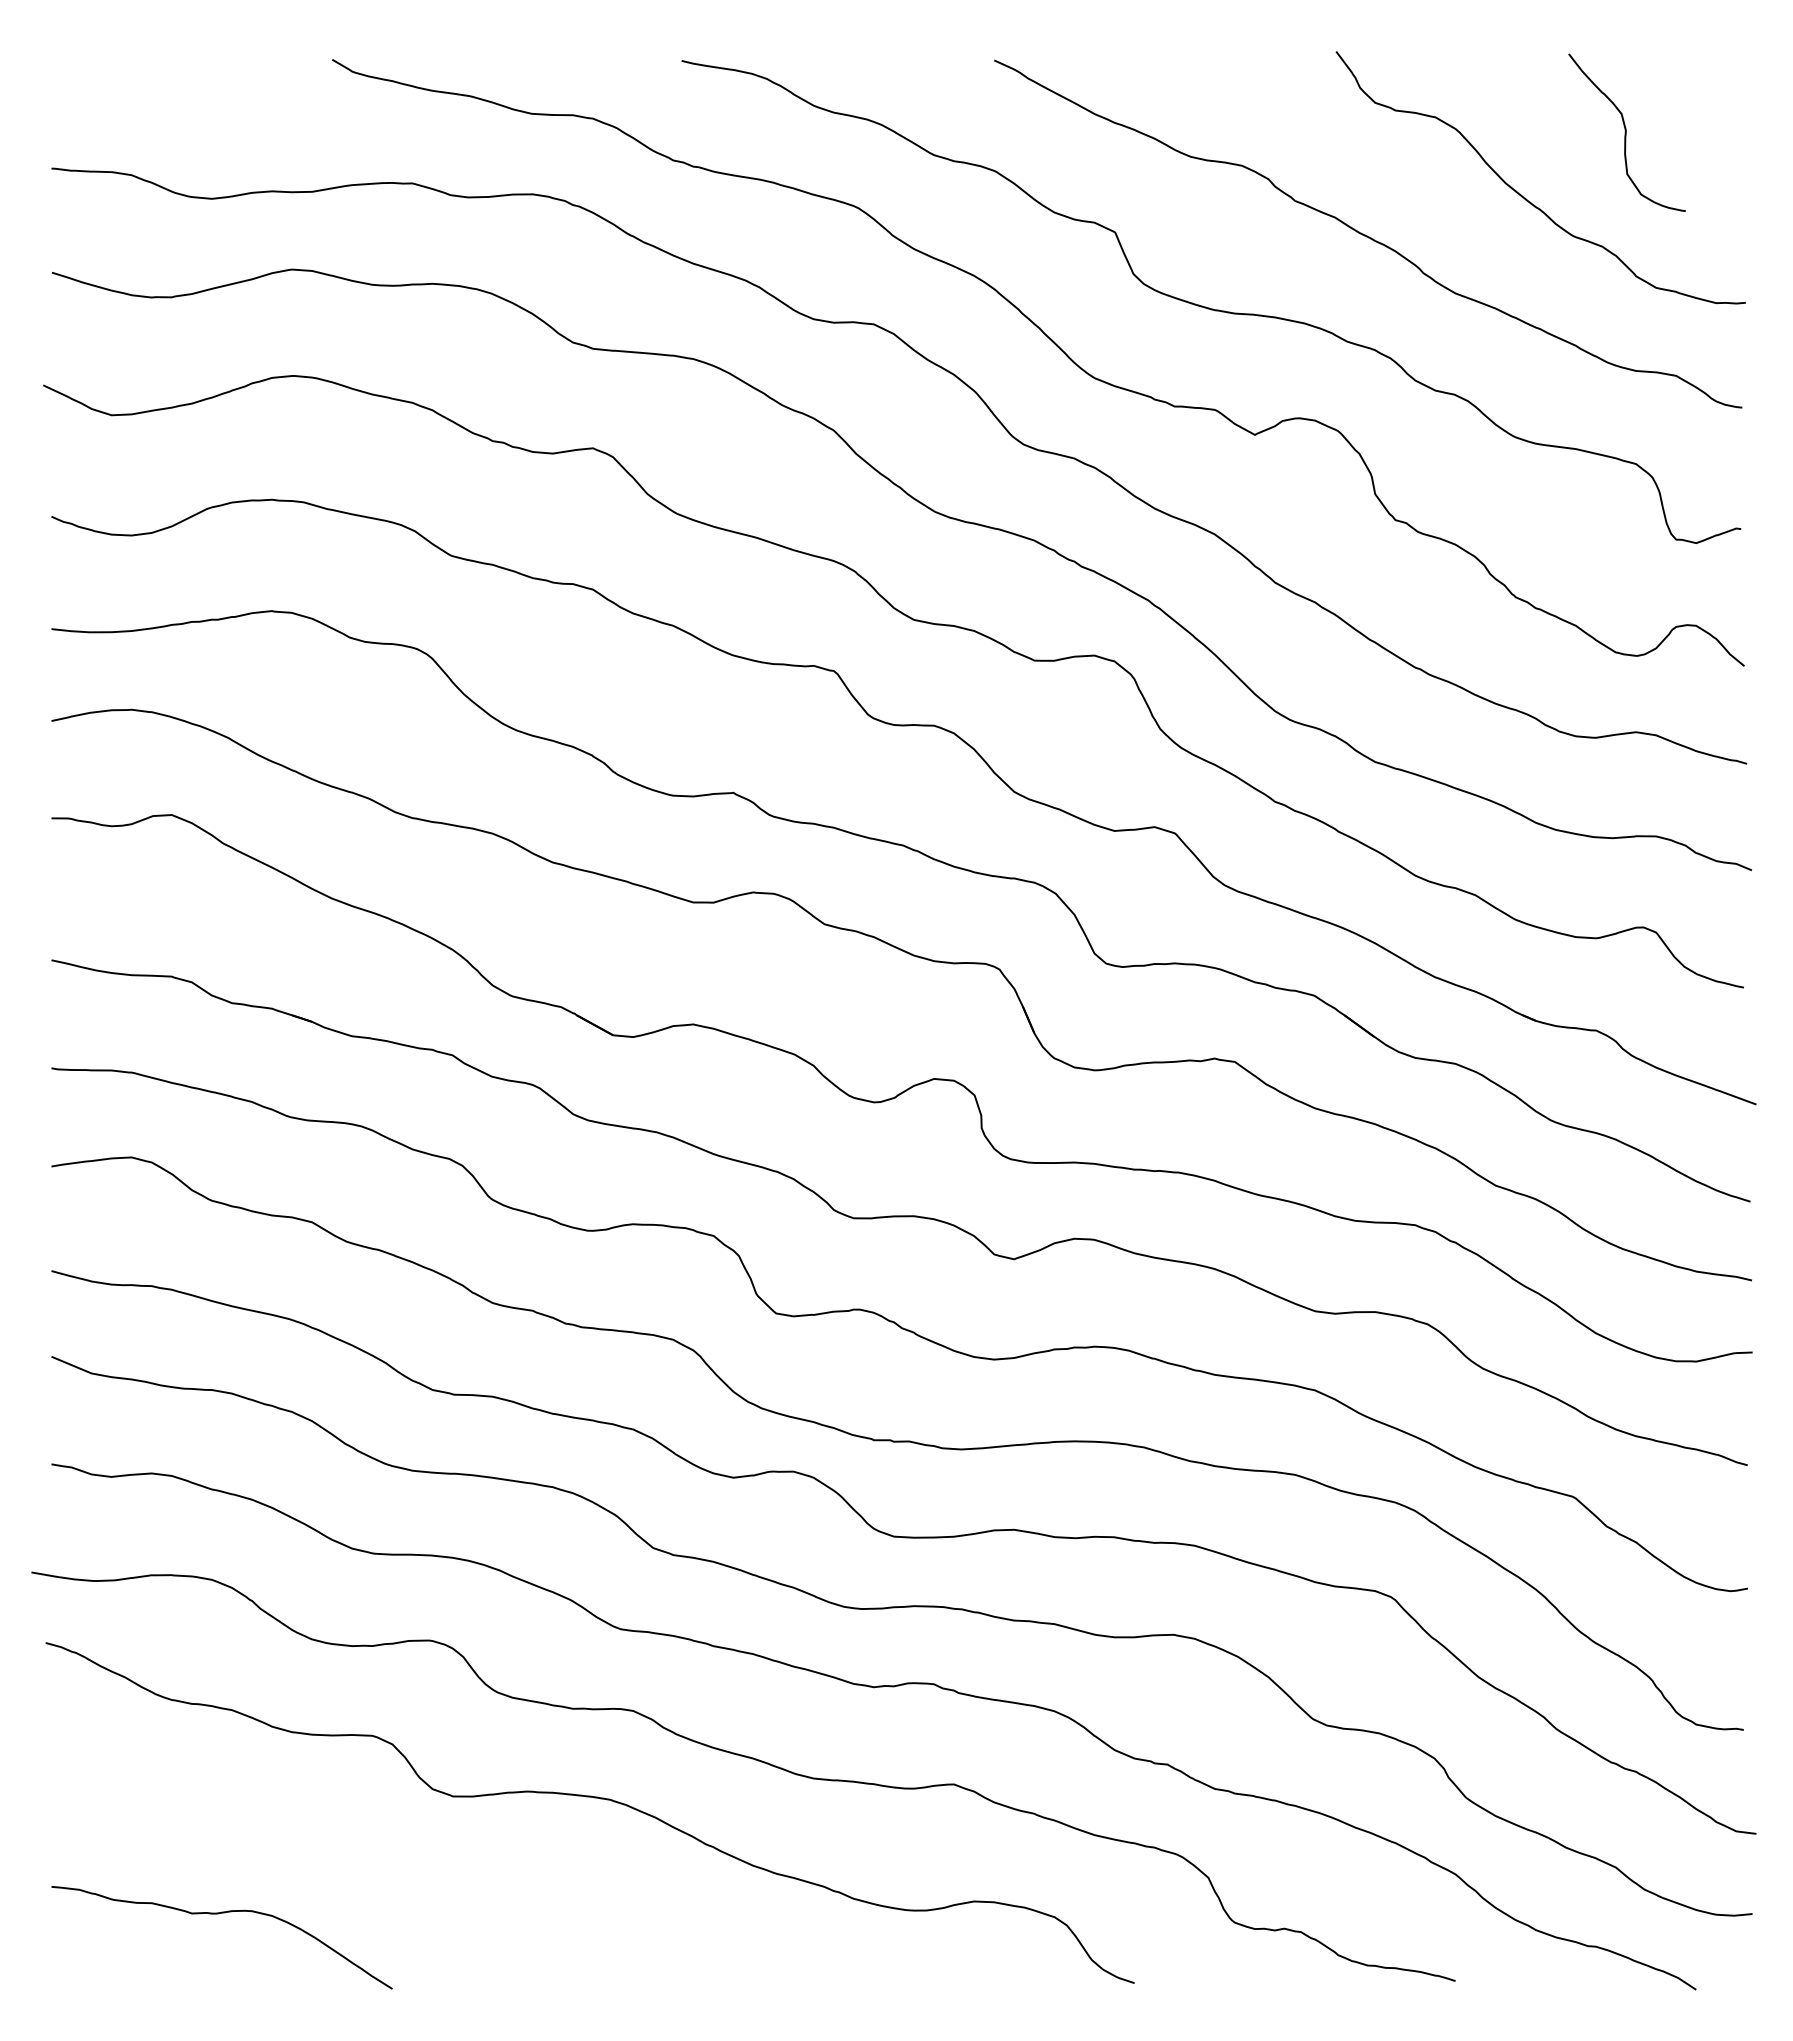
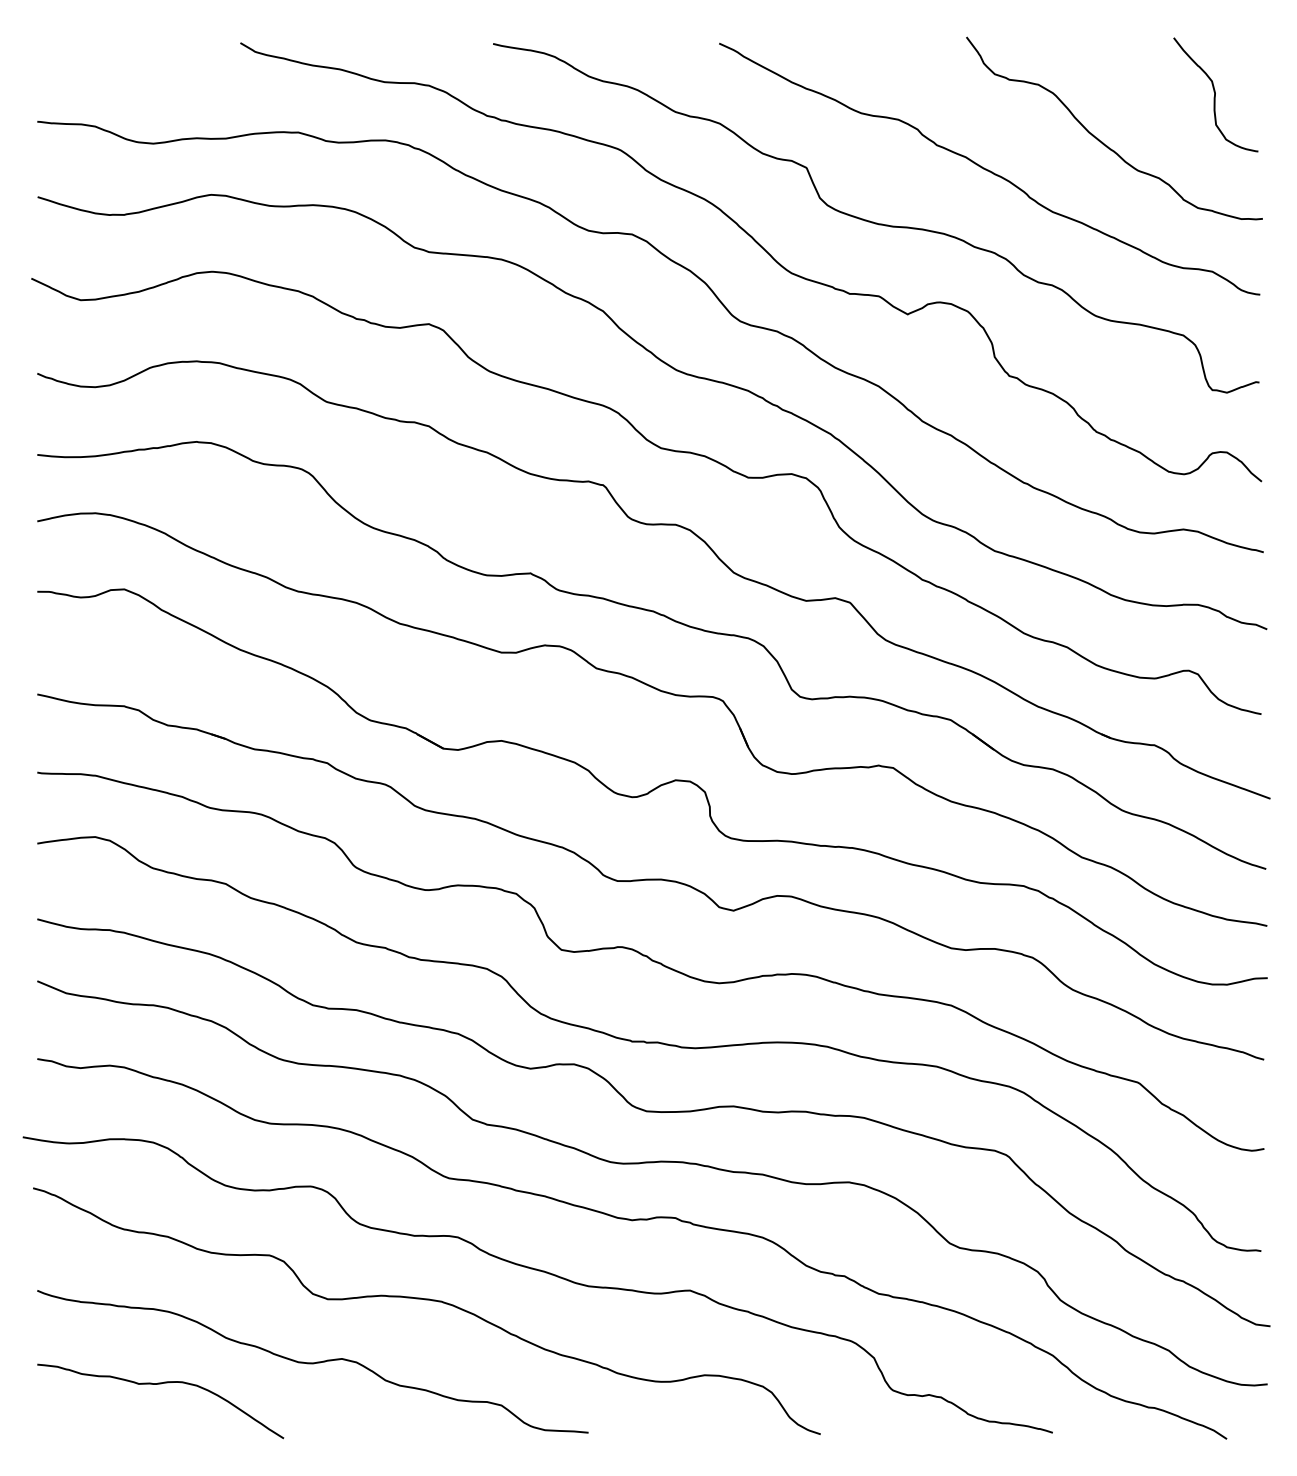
curve: (1626, 132) -> (1215, 94), moved
curve: (431, 1883) -> (312, 1362), added

